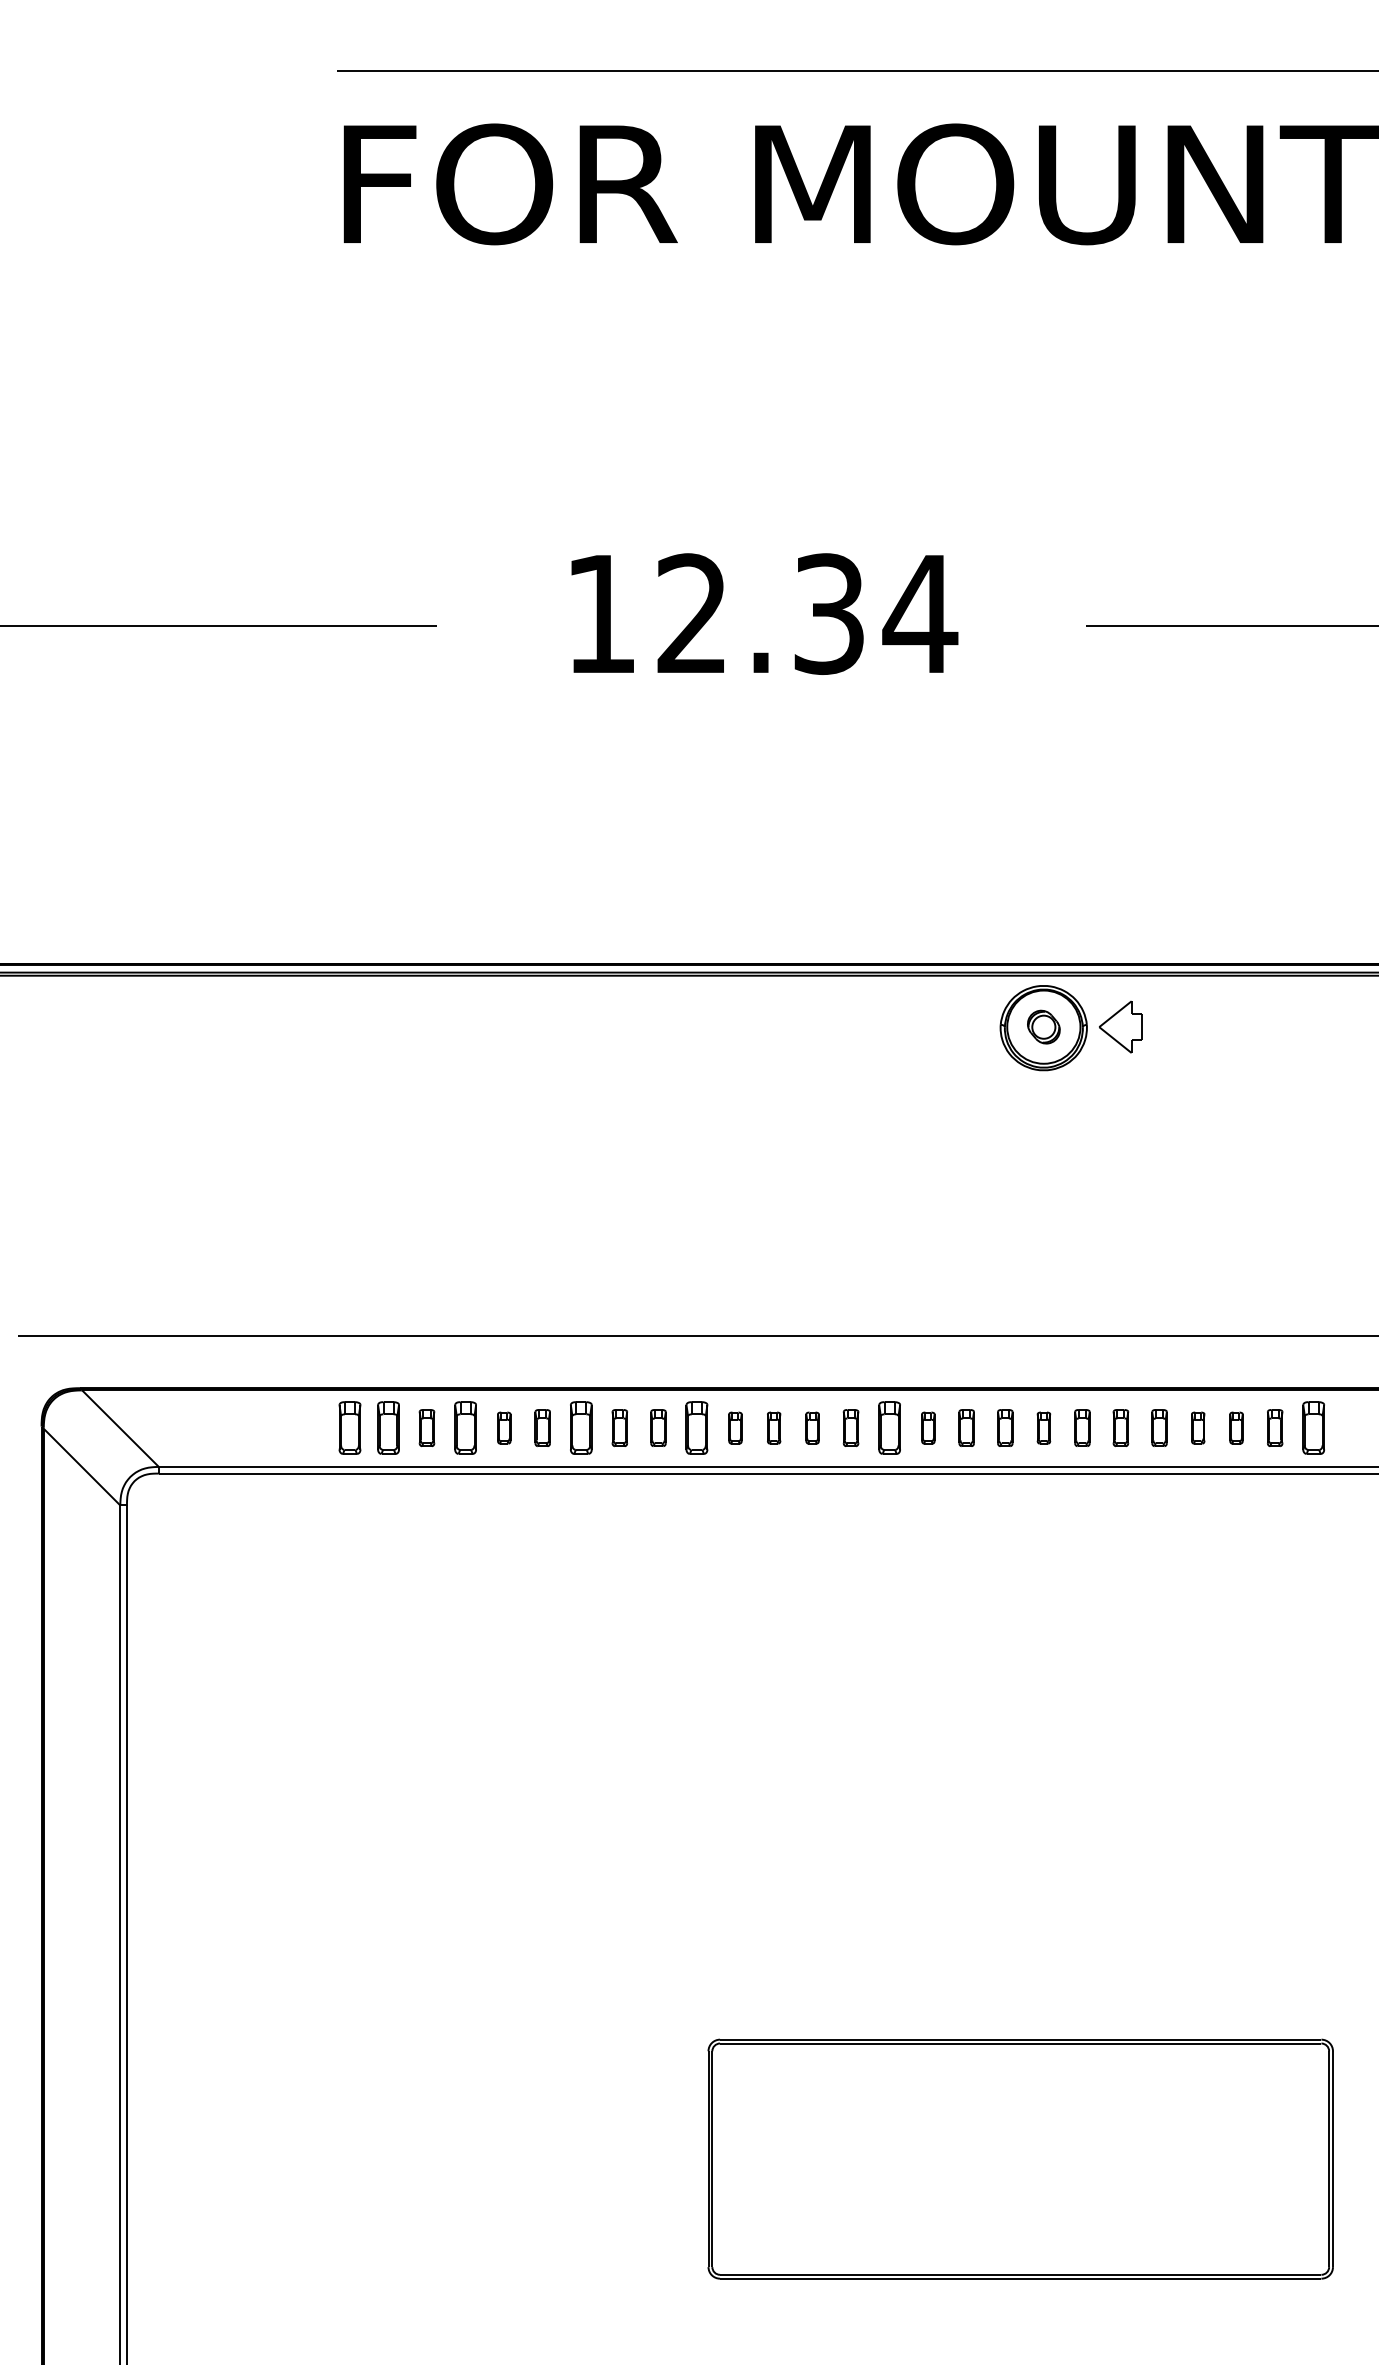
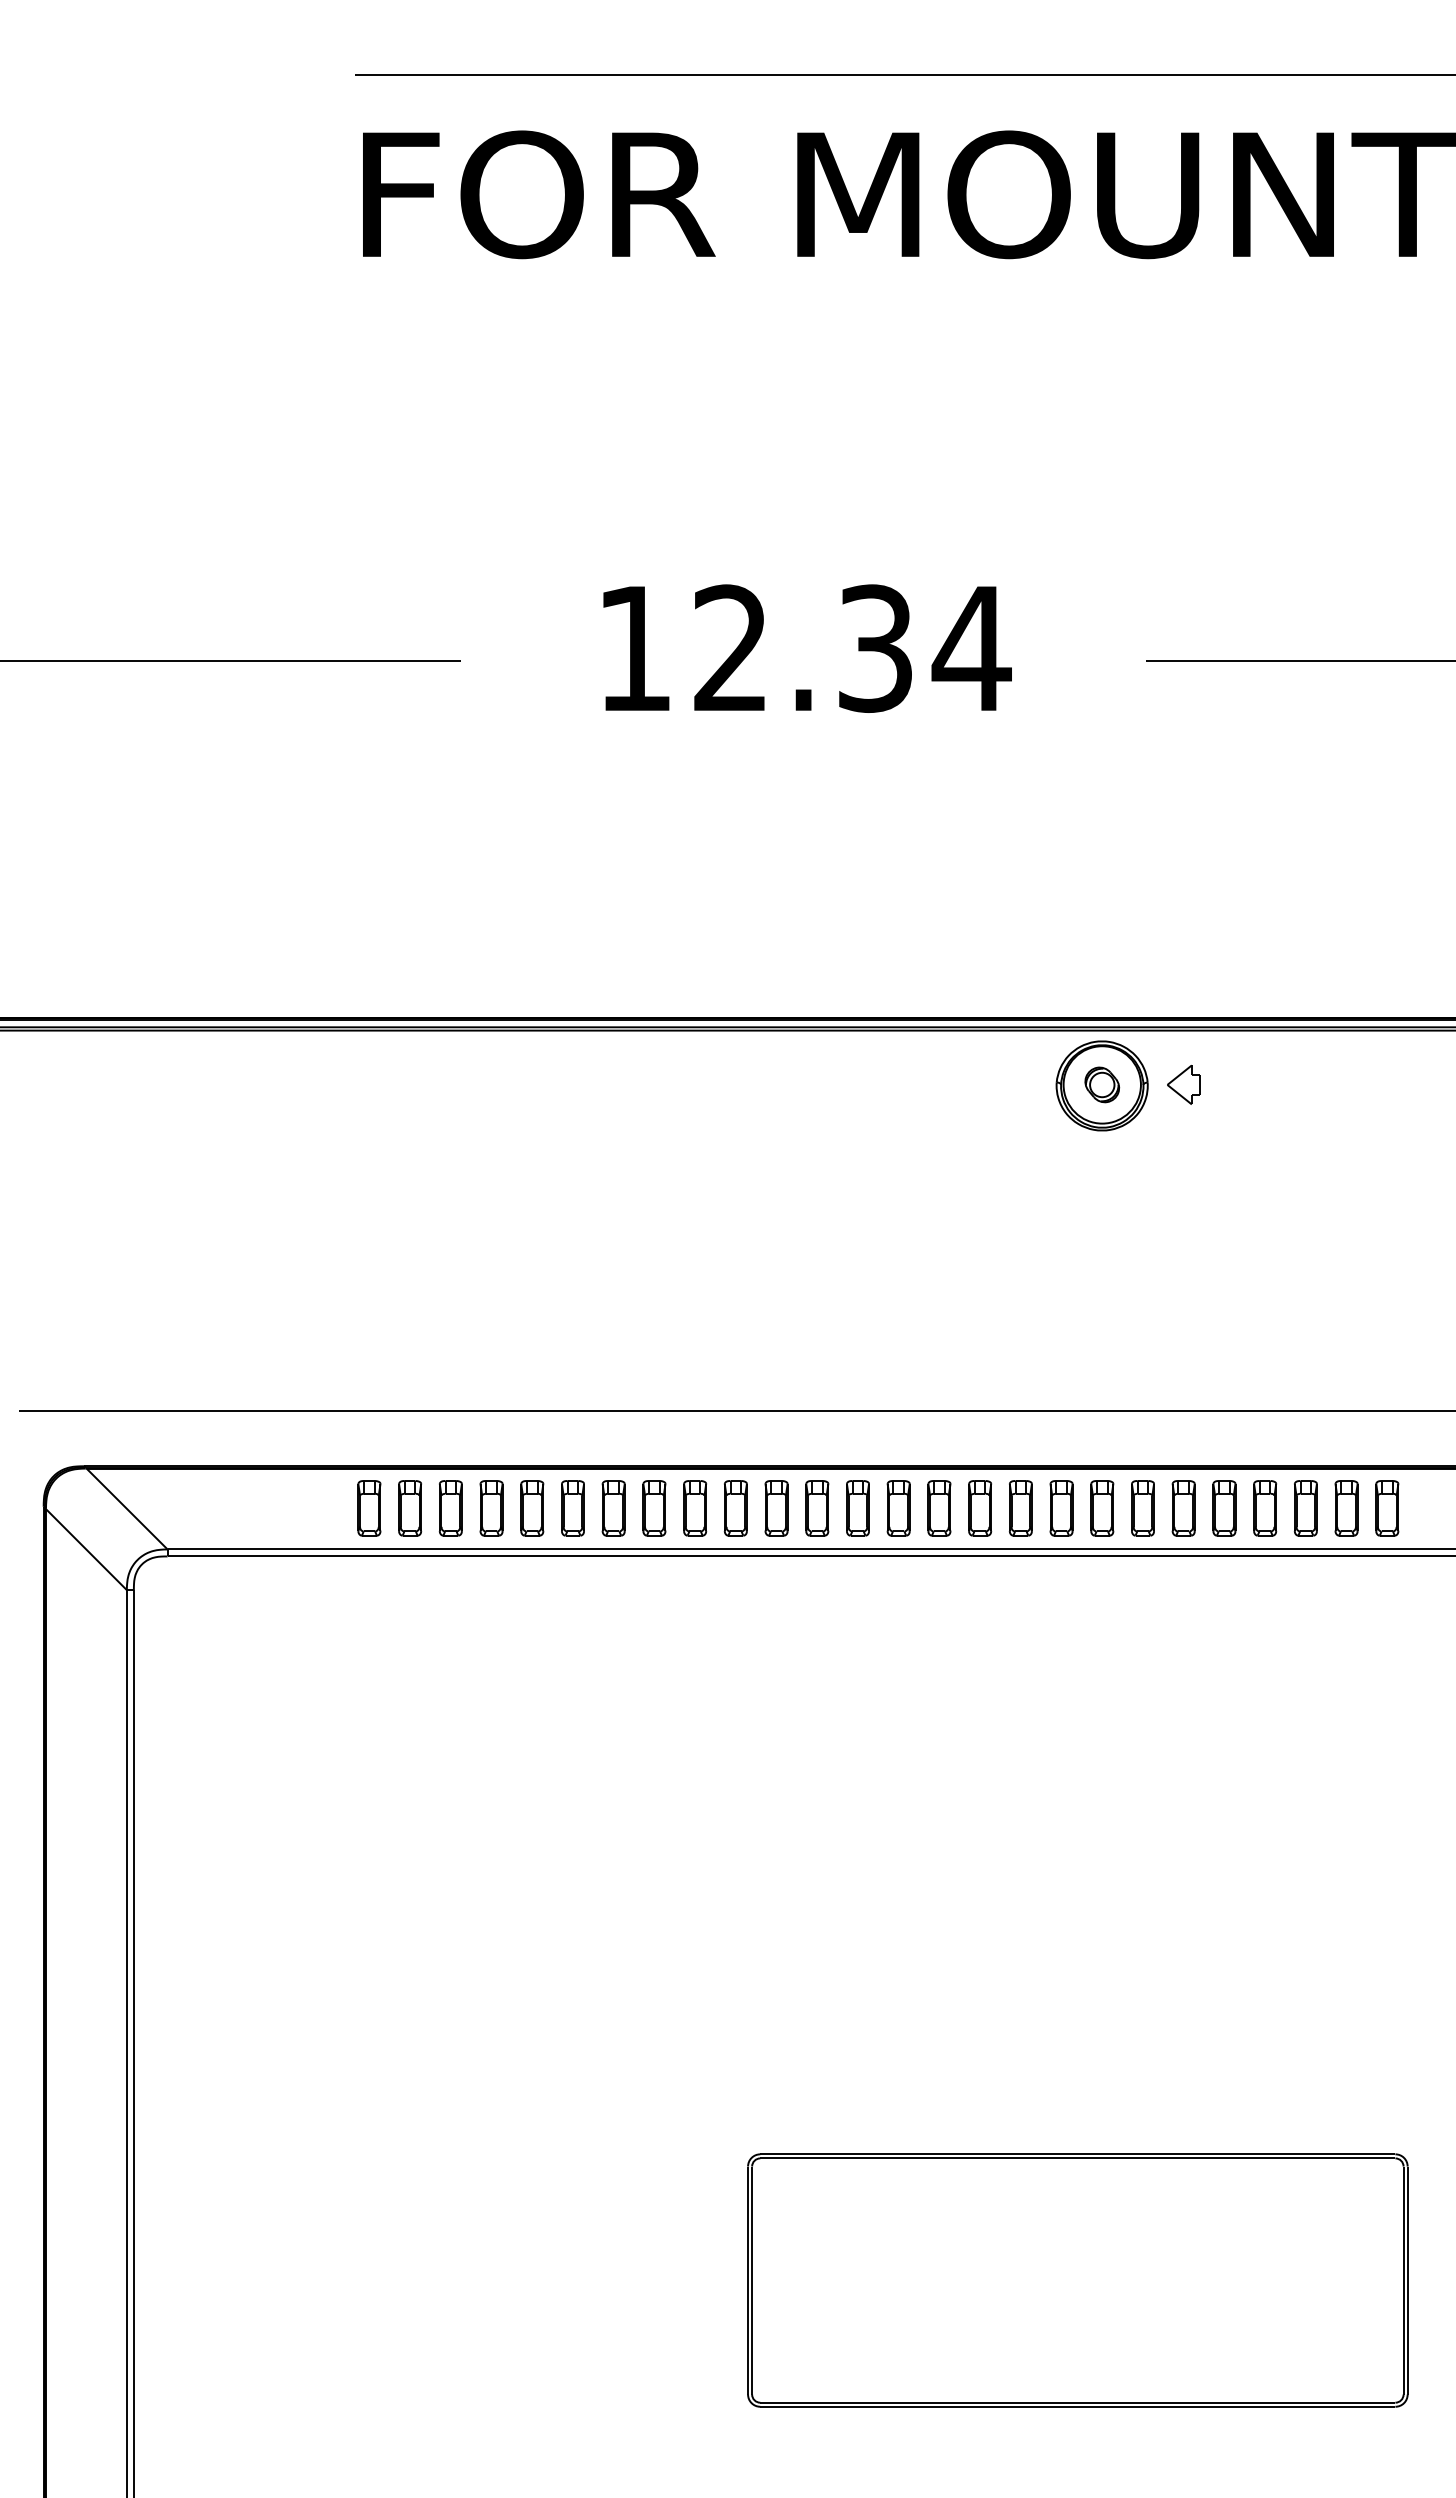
part: (1120, 1026) -> (1183, 1084), size x0.71
part: (426, 1428) -> (450, 1508), size x1.43
part: (504, 1428) -> (532, 1508), size x1.67
part: (542, 1428) -> (572, 1508), size x1.43
part: (619, 1428) -> (654, 1508), size x1.43
part: (658, 1428) -> (695, 1508), size x1.43
part: (735, 1428) -> (776, 1508), size x1.67
part: (774, 1428) -> (817, 1508), size x1.67
part: (812, 1428) -> (857, 1508), size x1.67
part: (850, 1428) -> (898, 1508), size x1.43
part: (928, 1428) -> (980, 1508), size x1.67
part: (966, 1428) -> (1020, 1508), size x1.43
part: (1005, 1428) -> (1061, 1508), size x1.43
part: (1044, 1428) -> (1102, 1508), size x1.67
part: (1081, 1428) -> (1142, 1508), size x1.43
part: (1120, 1428) -> (1183, 1508), size x1.43
part: (1159, 1428) -> (1224, 1508), size x1.43
part: (1198, 1428) -> (1265, 1508), size x1.67
part: (1236, 1428) -> (1305, 1508), size x1.67
part: (1275, 1428) -> (1346, 1508), size x1.43

